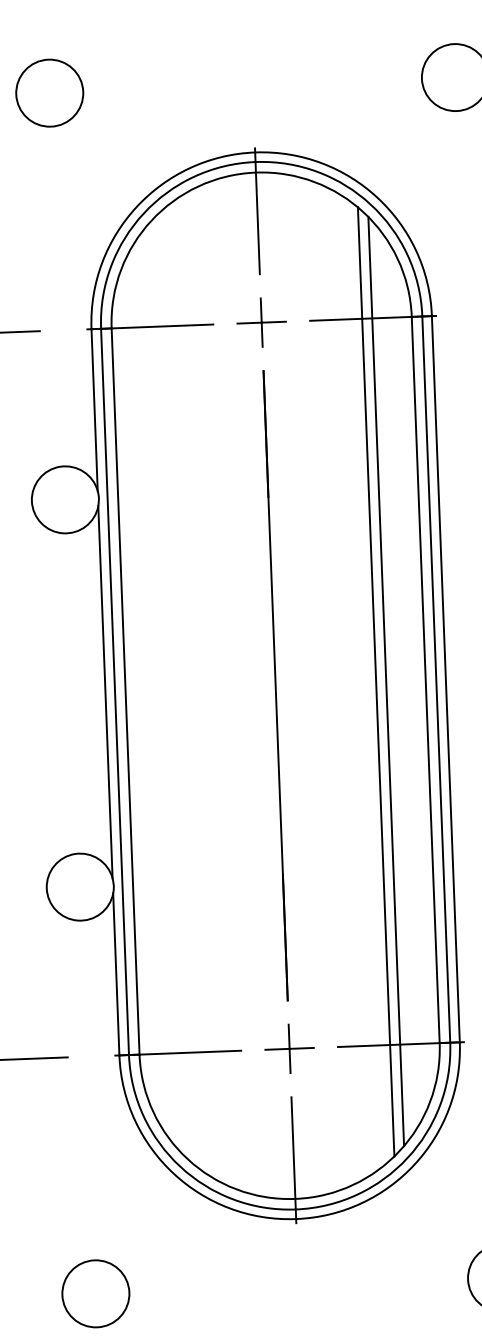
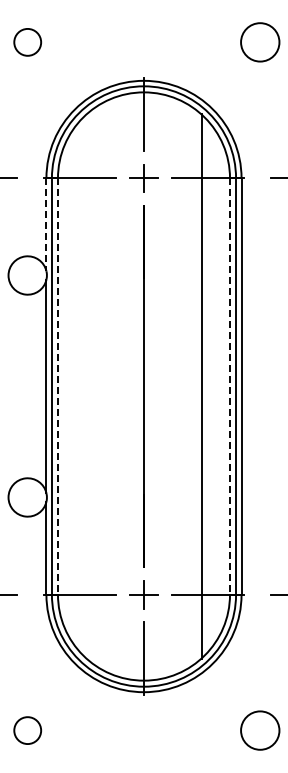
circle: (49, 93) -> (27, 42), size x0.7
line: (94, 411) -> (46, 225), solid -> dashed
line: (386, 681) -> (207, 386), removed
line: (426, 681) -> (230, 387), solid -> dashed
line: (124, 693) -> (57, 387), solid -> dashed
circle: (95, 1293) -> (27, 730), size x0.7

